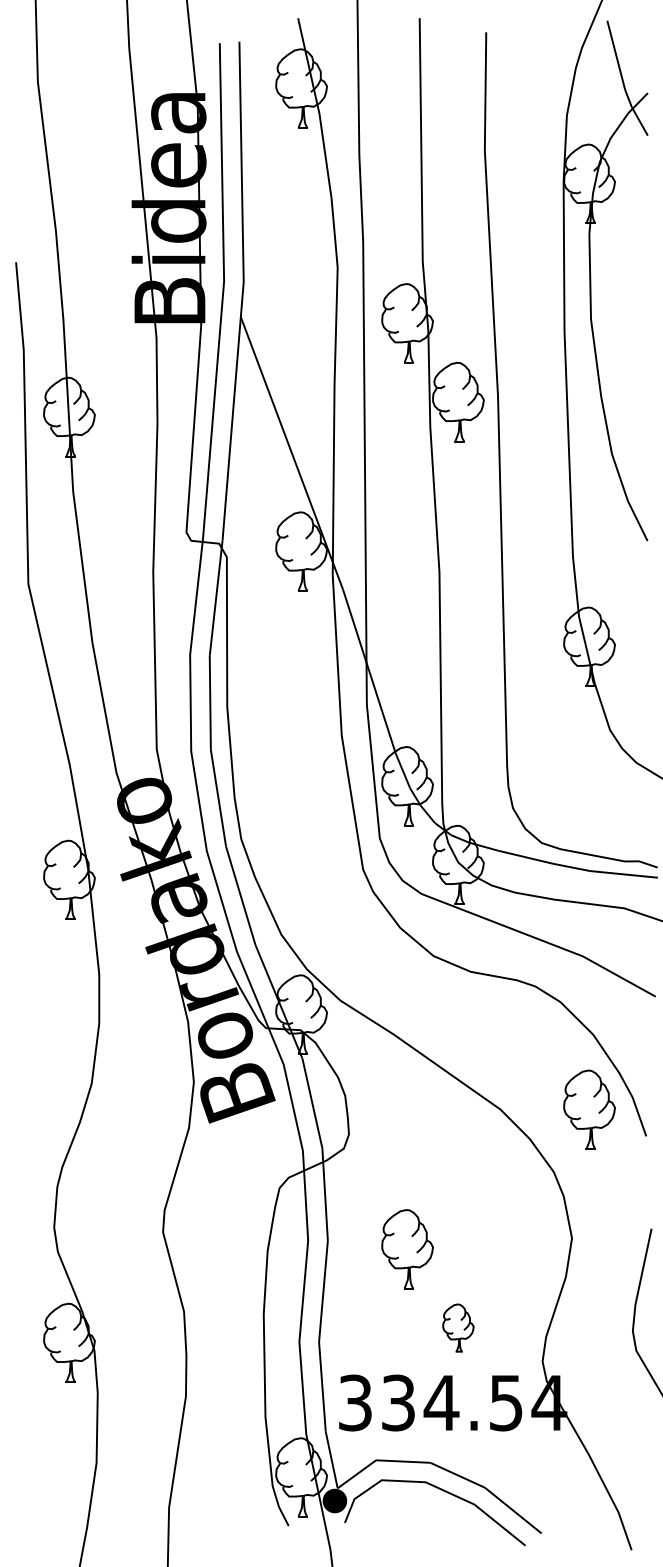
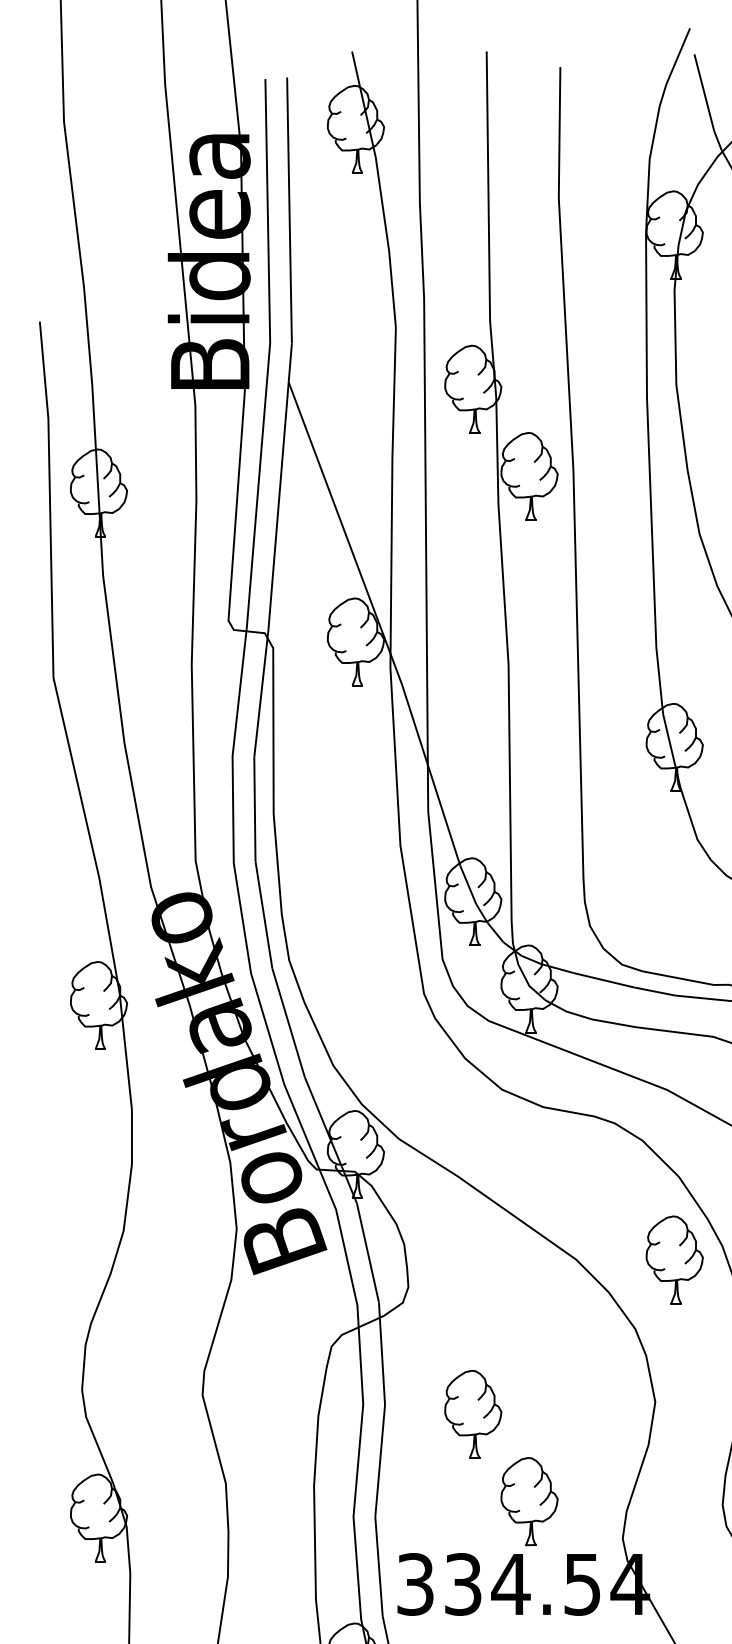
part: (458, 1327) -> (529, 1500), size x1.67

